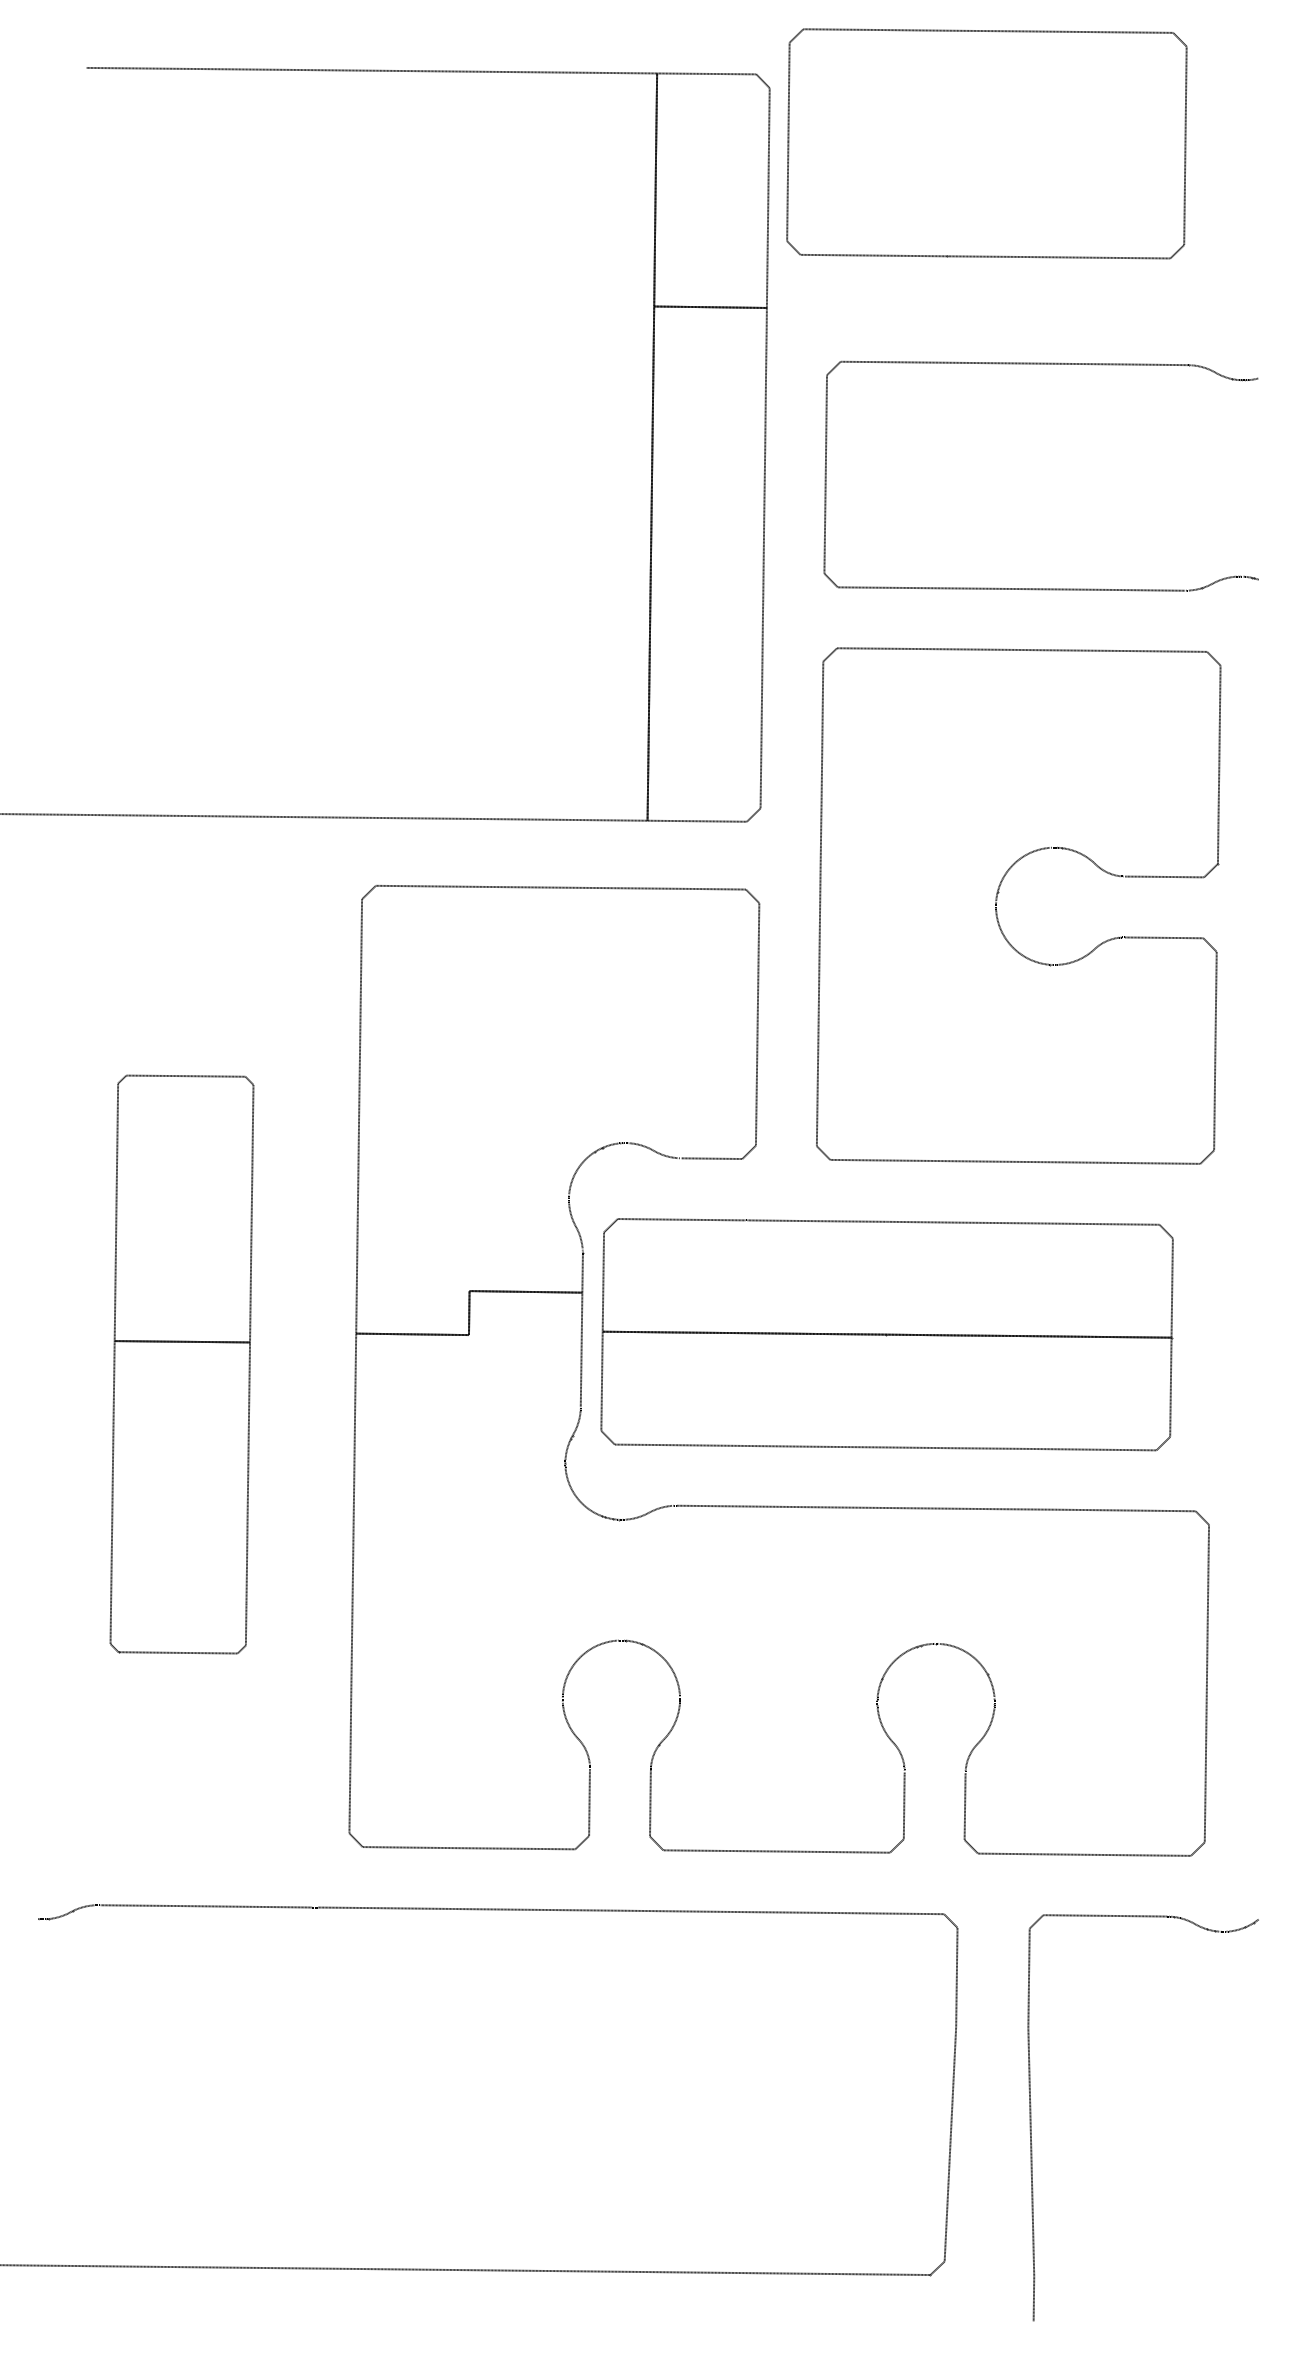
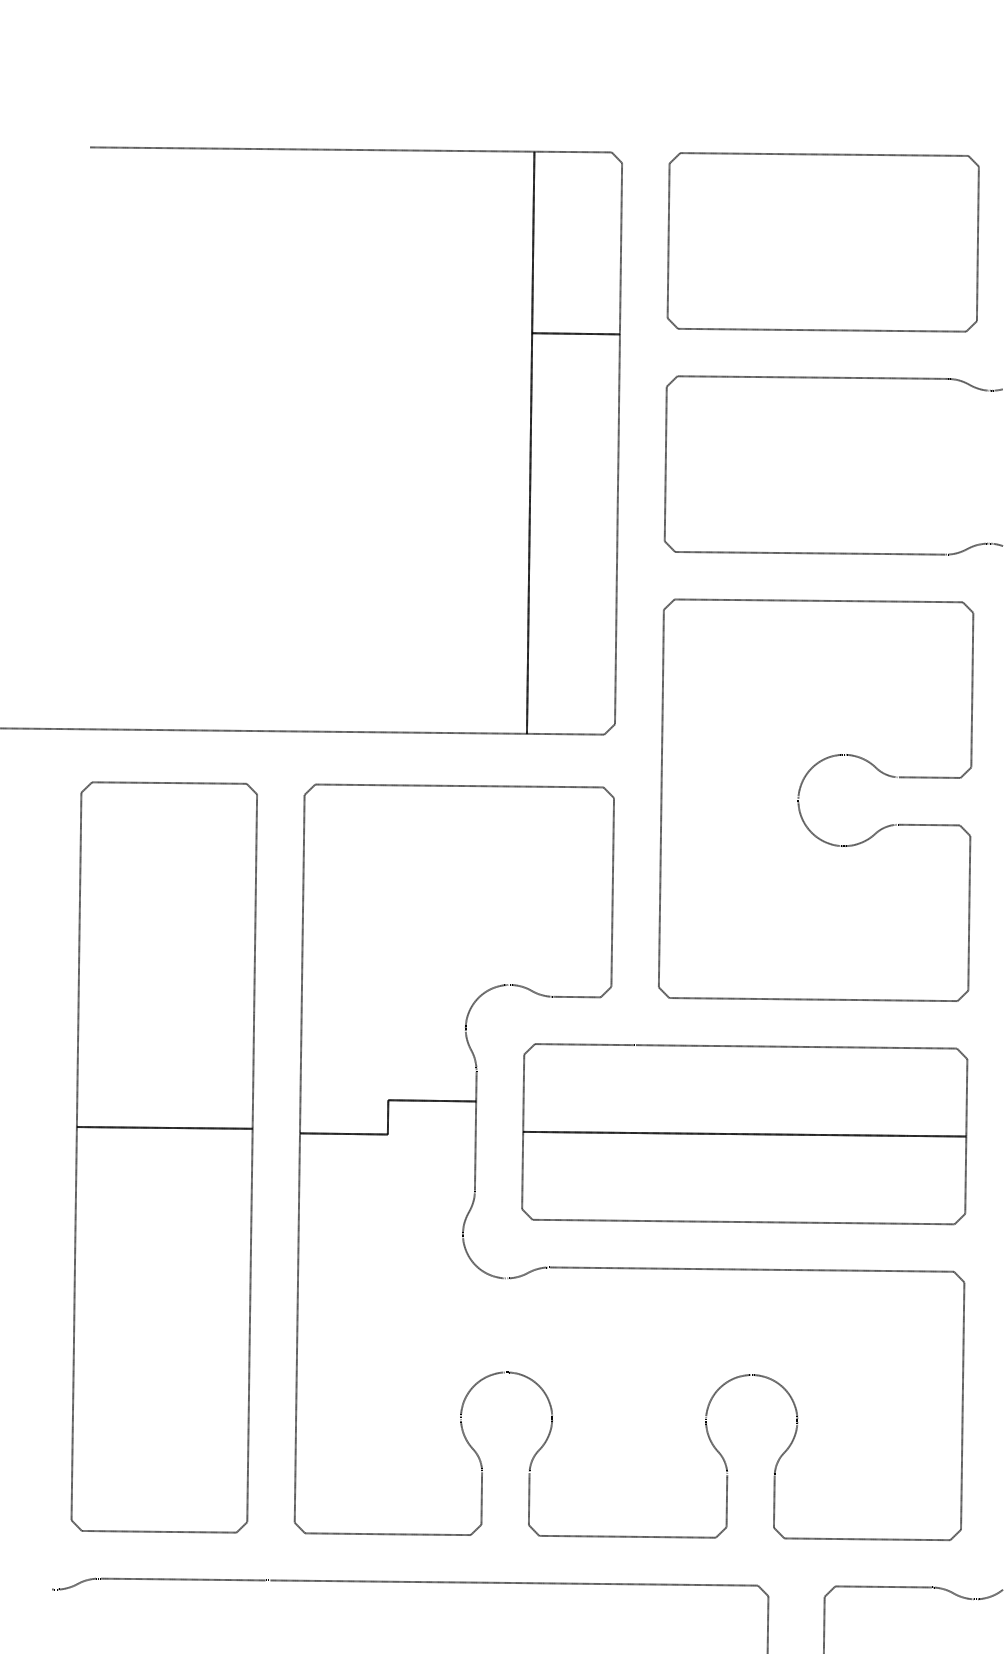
part: (986, 143) -> (822, 242), moved
part: (886, 1334) -> (744, 1134), moved
part: (181, 1364) -> (163, 1157), size x1.67

